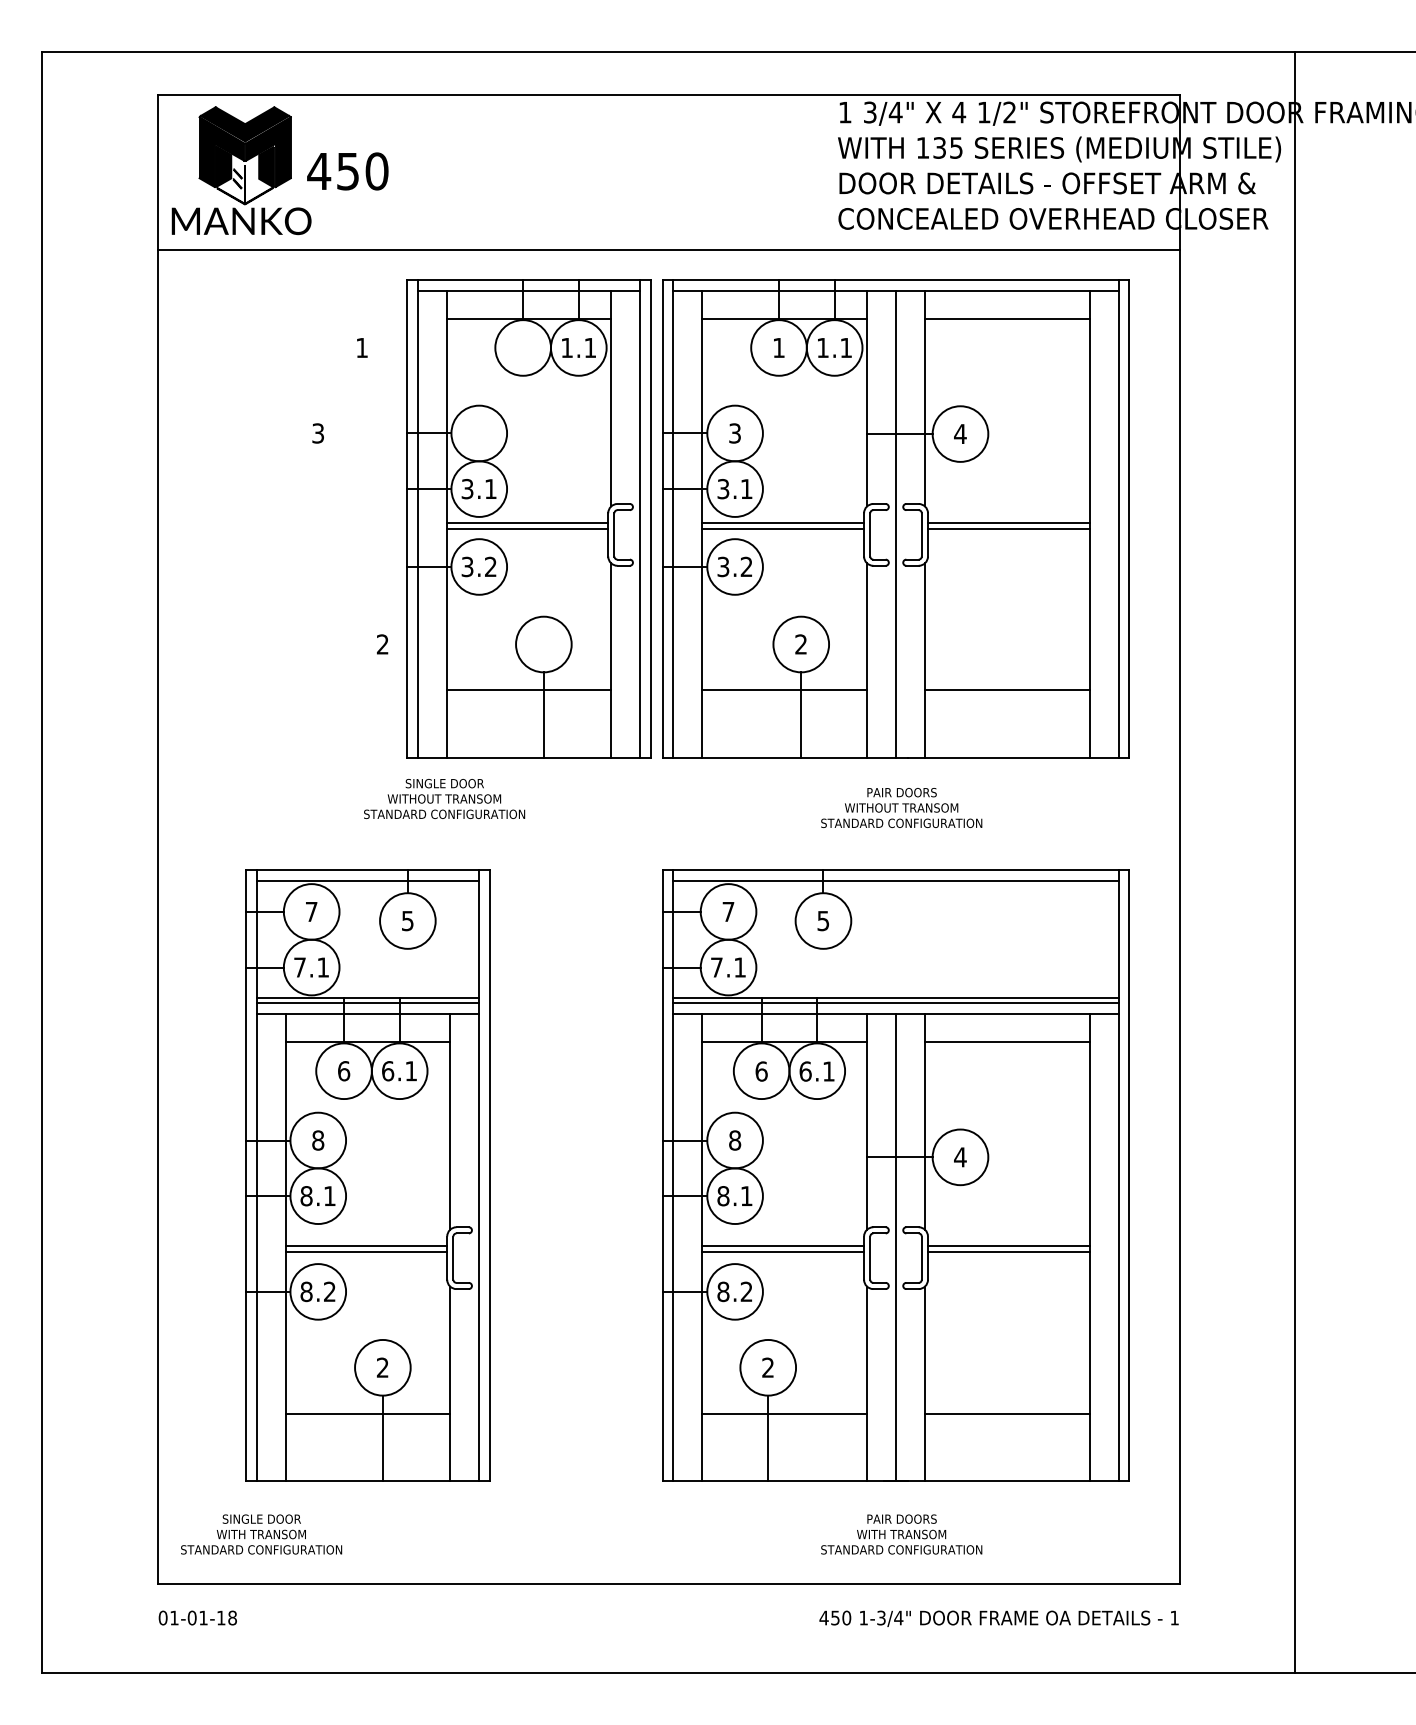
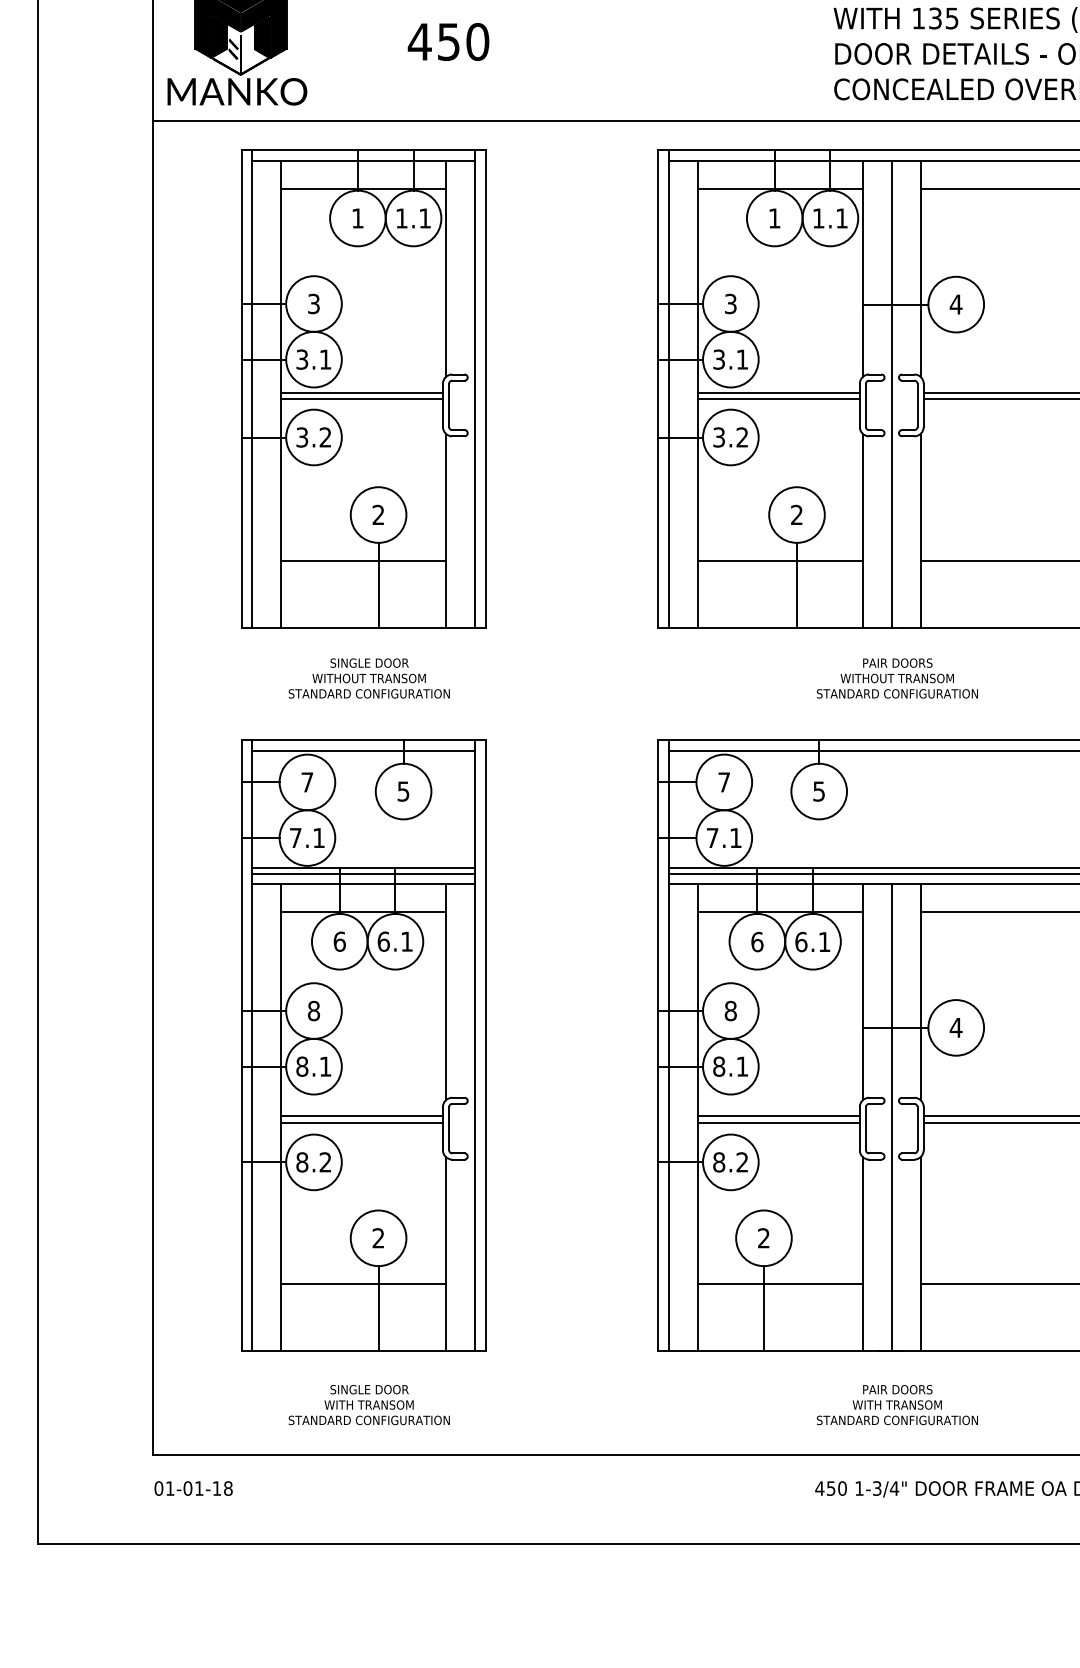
text: (347, 171) -> (448, 42), moved
part: (528, 518) -> (363, 389), moved
text: (444, 798) -> (369, 678), moved
text: (261, 1534) -> (369, 1405), moved

